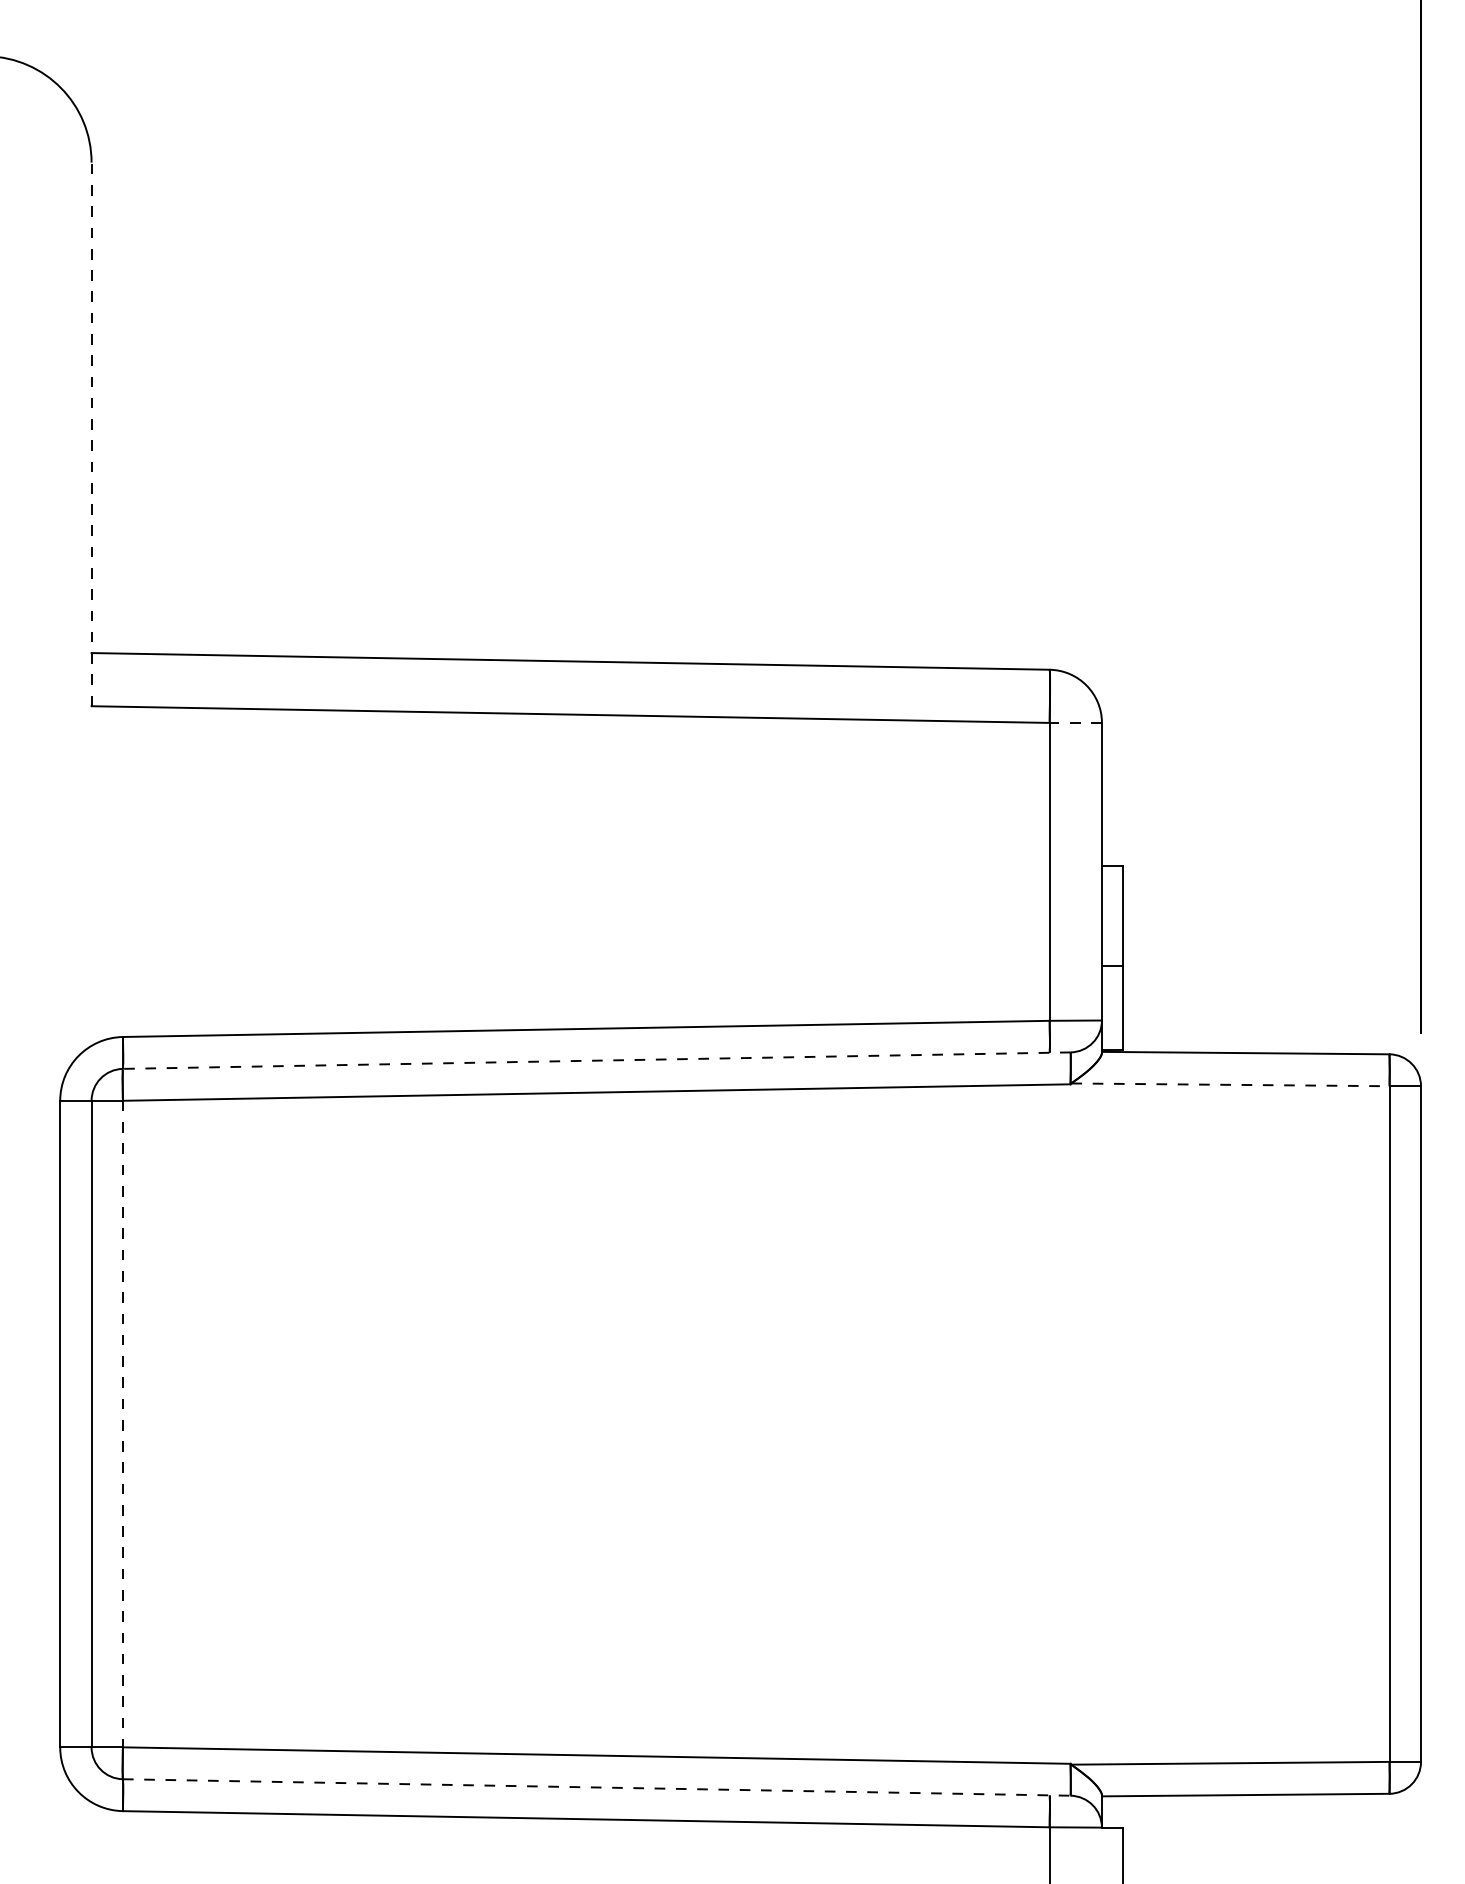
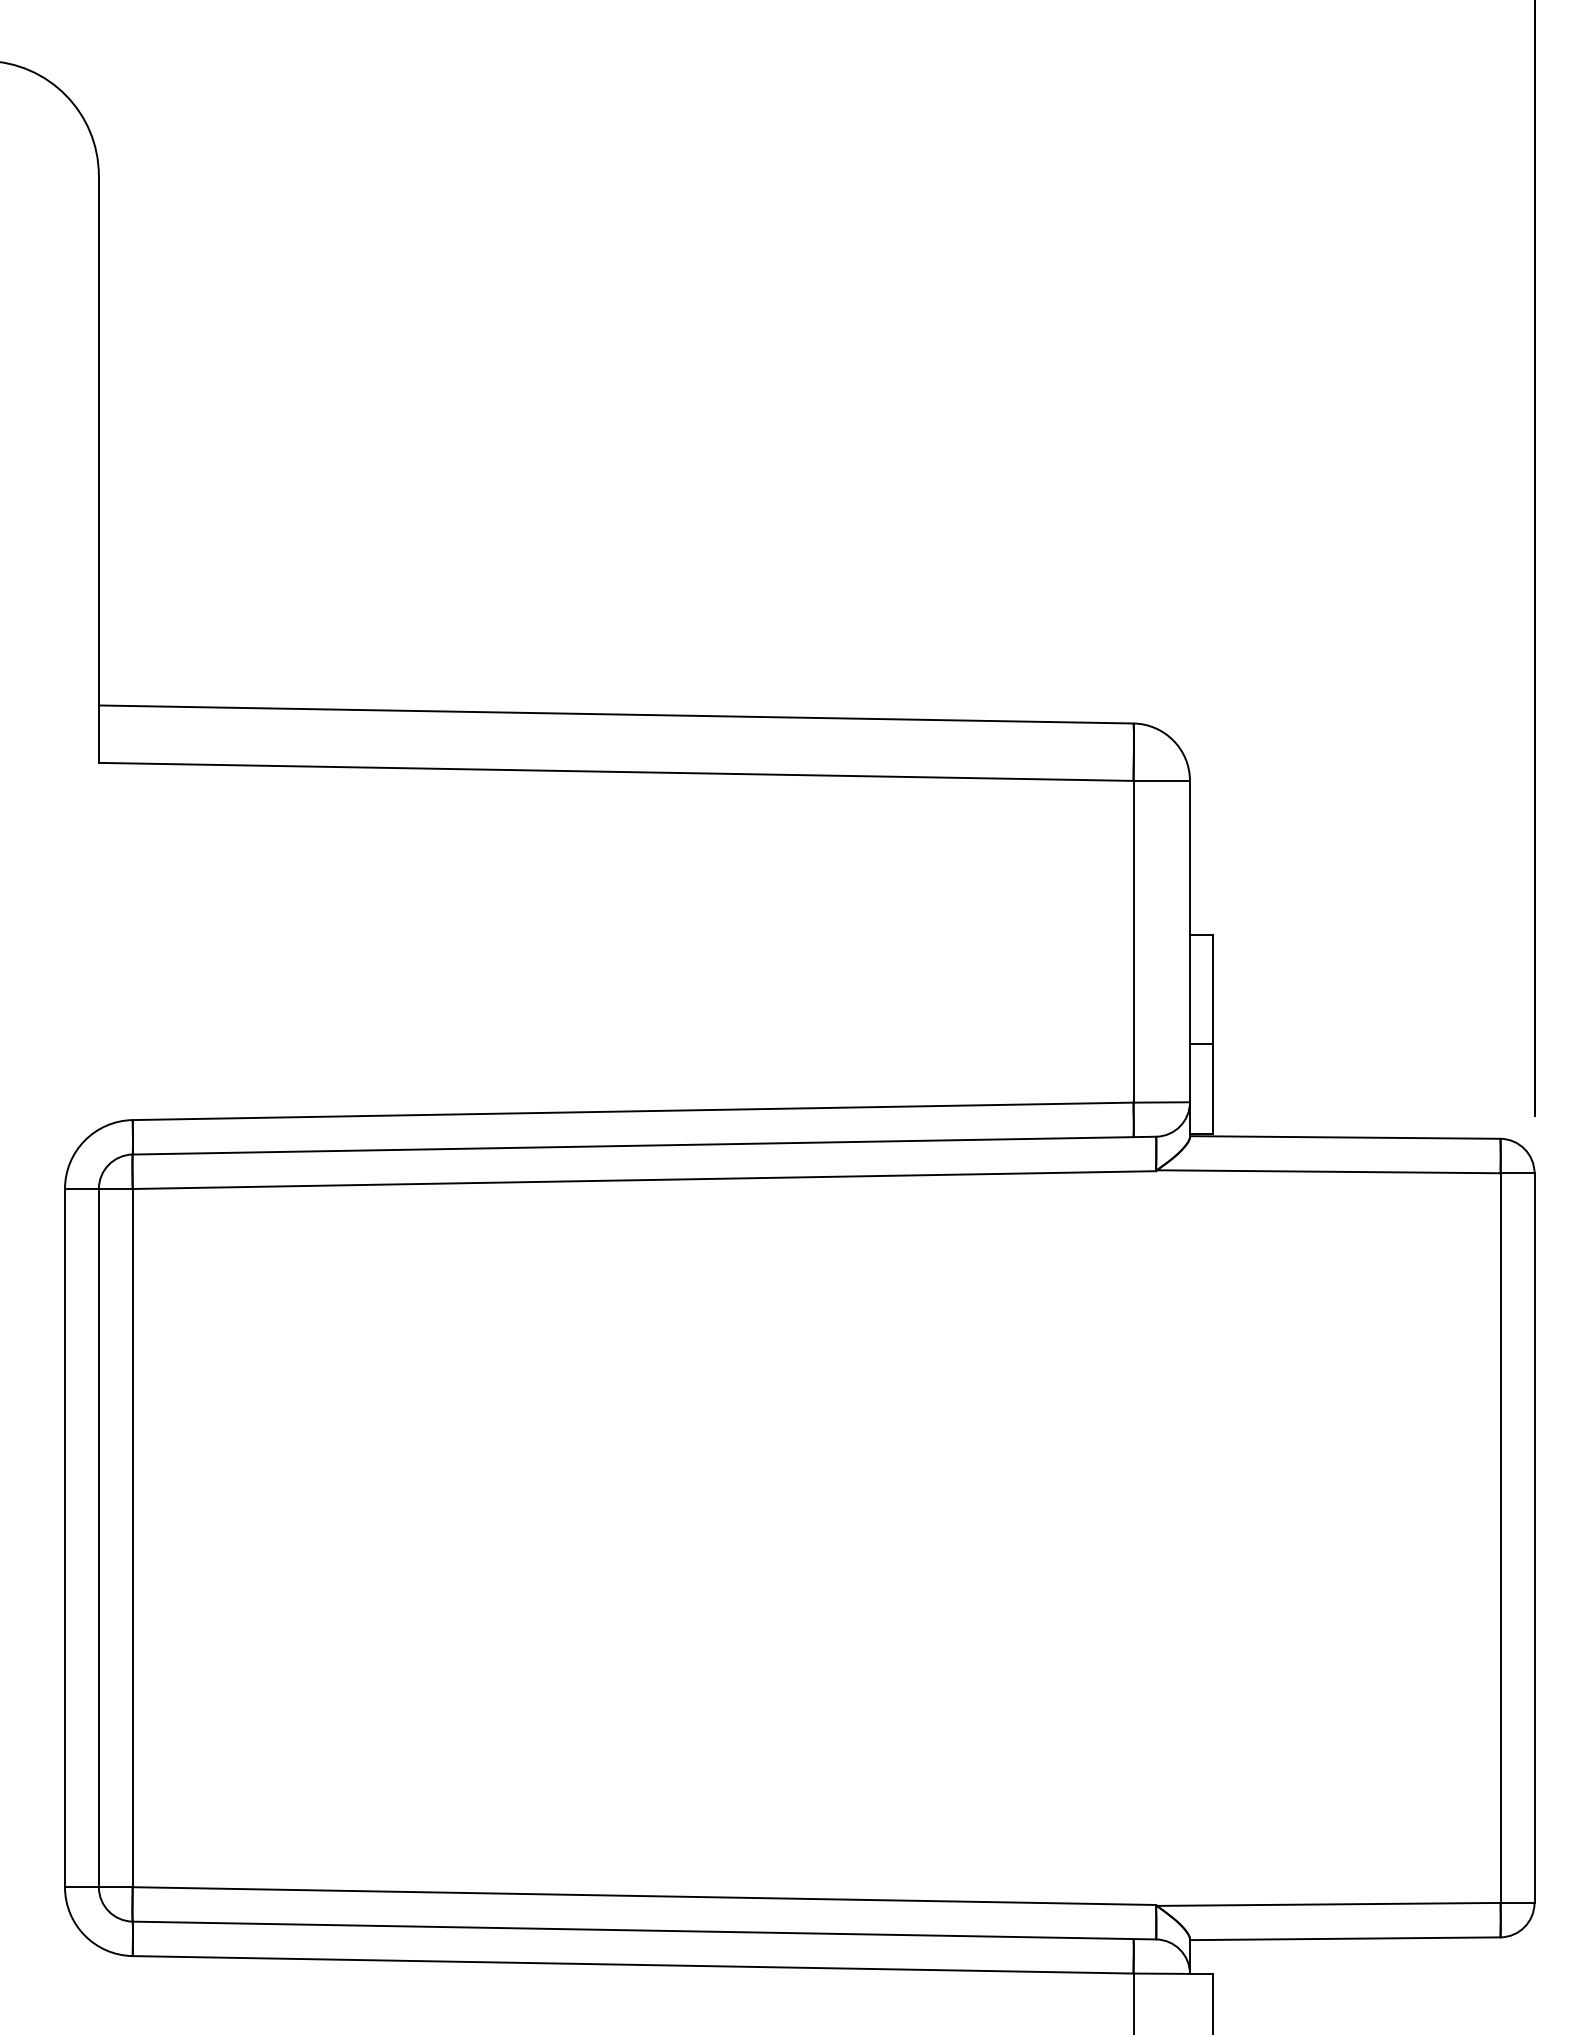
line: (91, 434) -> (98, 469), dashed -> solid
line: (1075, 722) -> (1161, 780), dashed -> solid
line: (596, 1060) -> (644, 1145), dashed -> solid
line: (1230, 1084) -> (1328, 1171), dashed -> solid
line: (122, 1424) -> (132, 1538), dashed -> solid
line: (596, 1787) -> (644, 1930), dashed -> solid

